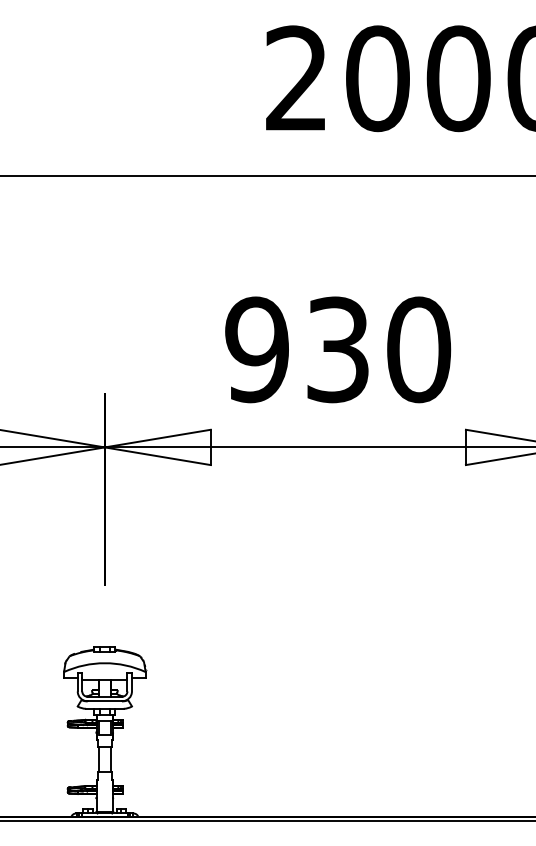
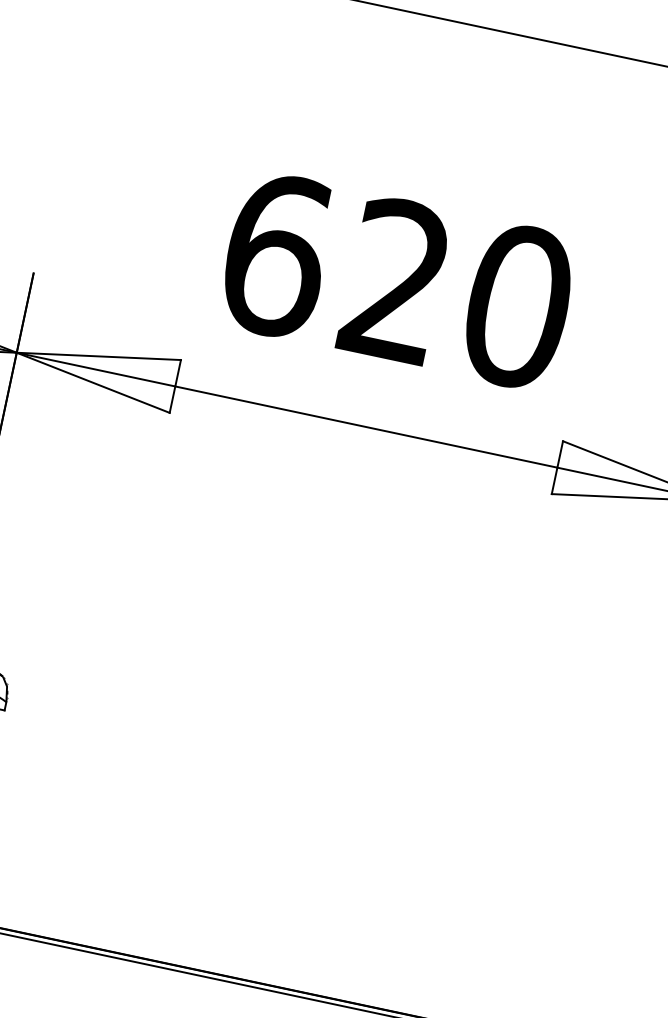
text: (296, 349) -> (334, 267), 930 -> 620

